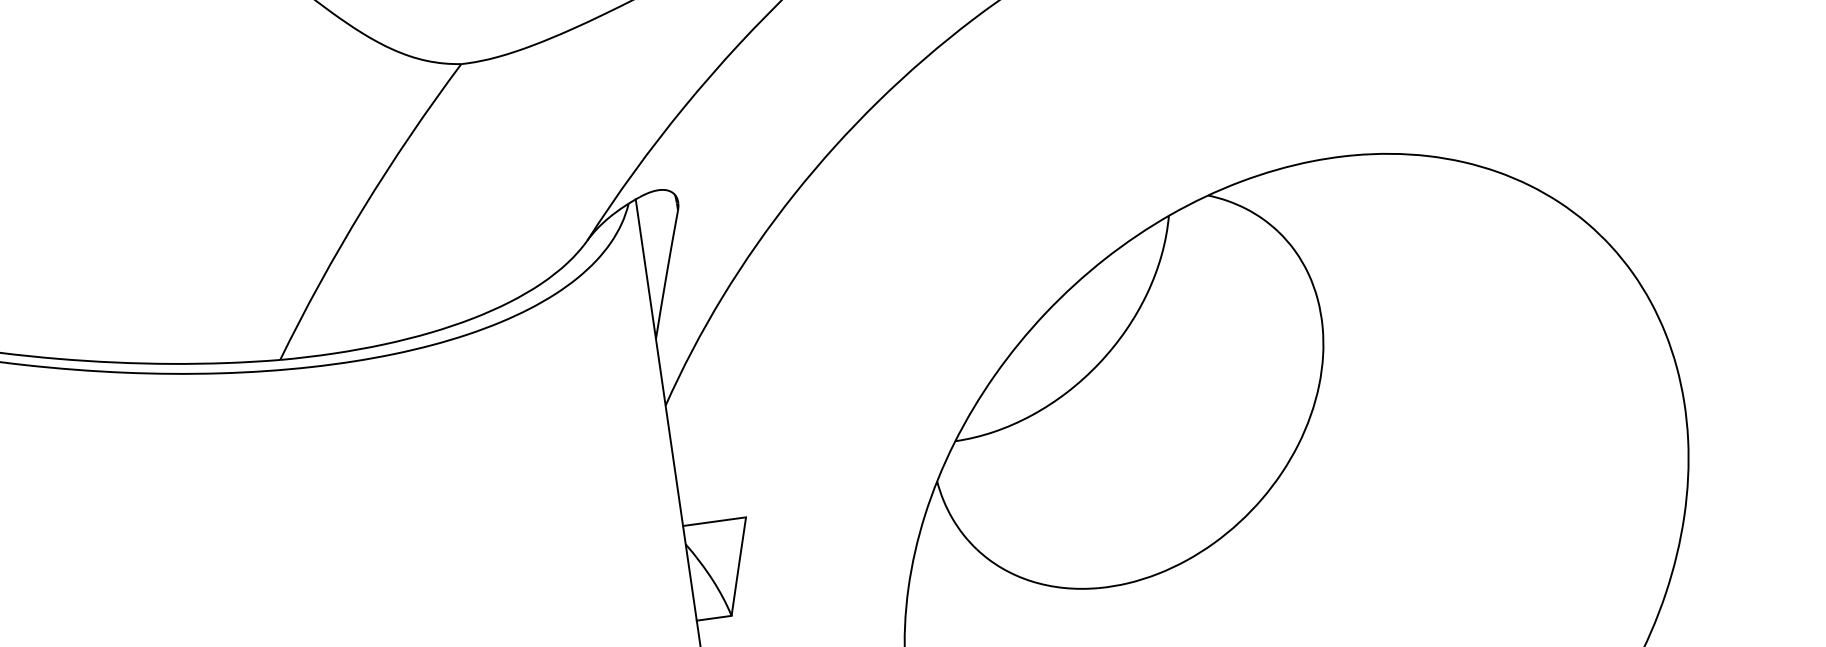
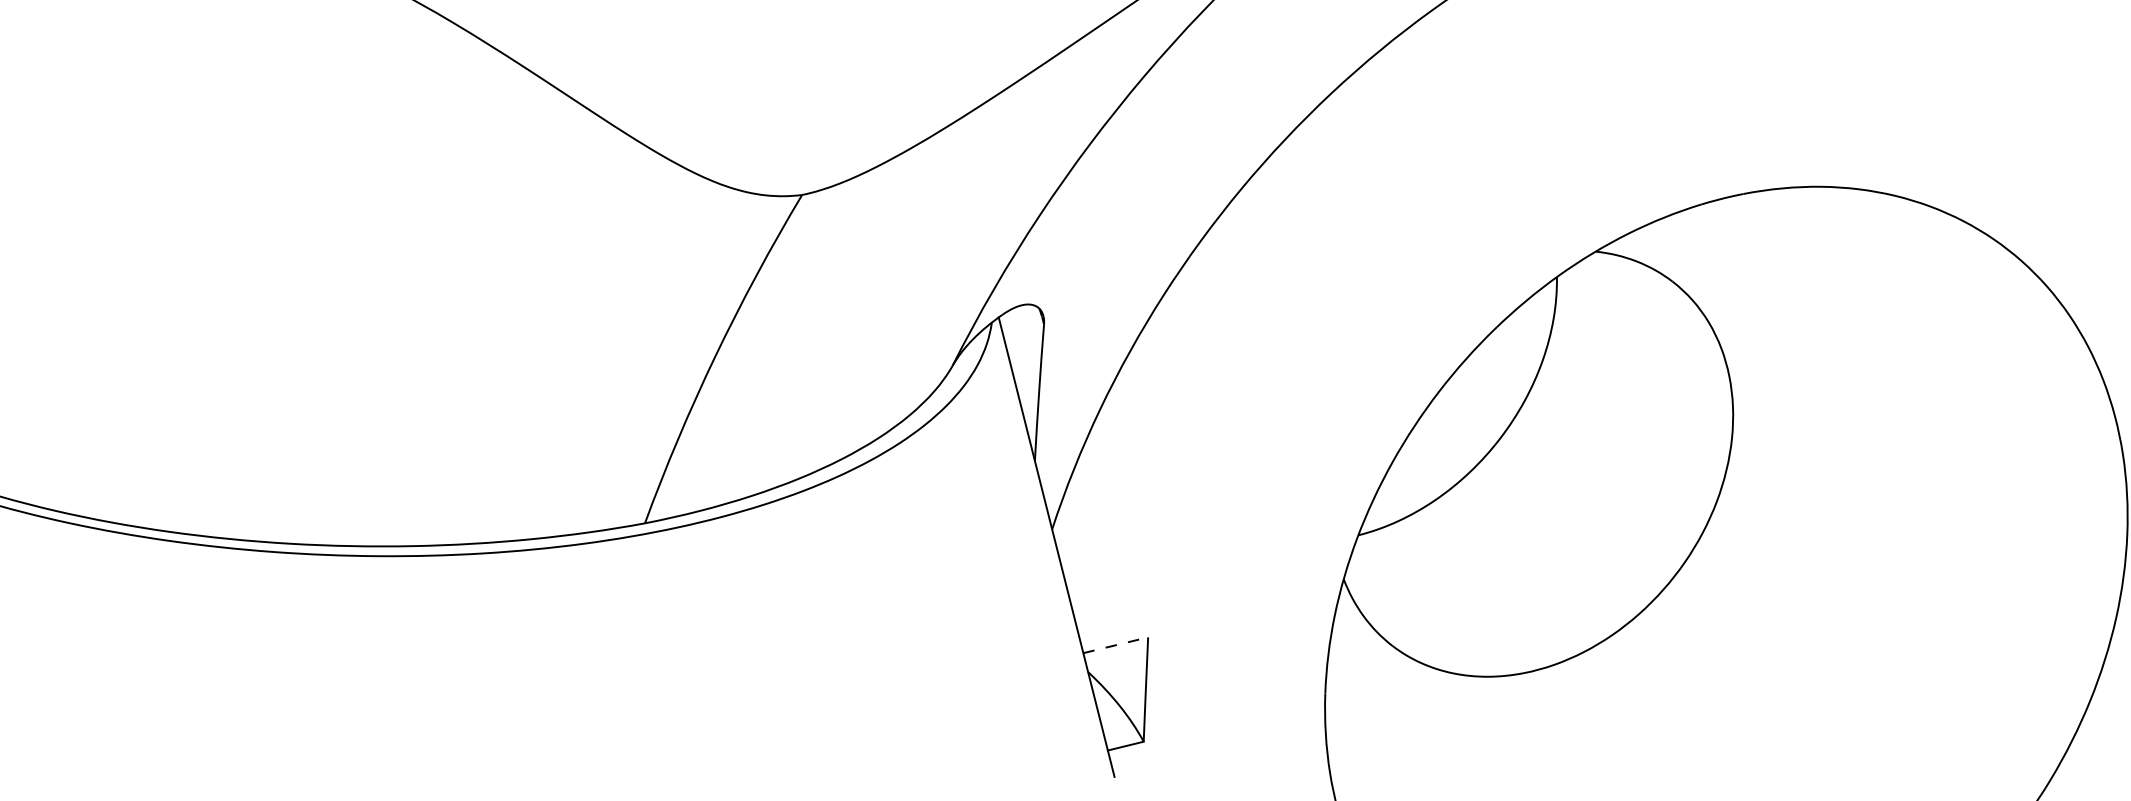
line: (715, 521) -> (1116, 645), solid -> dashed

